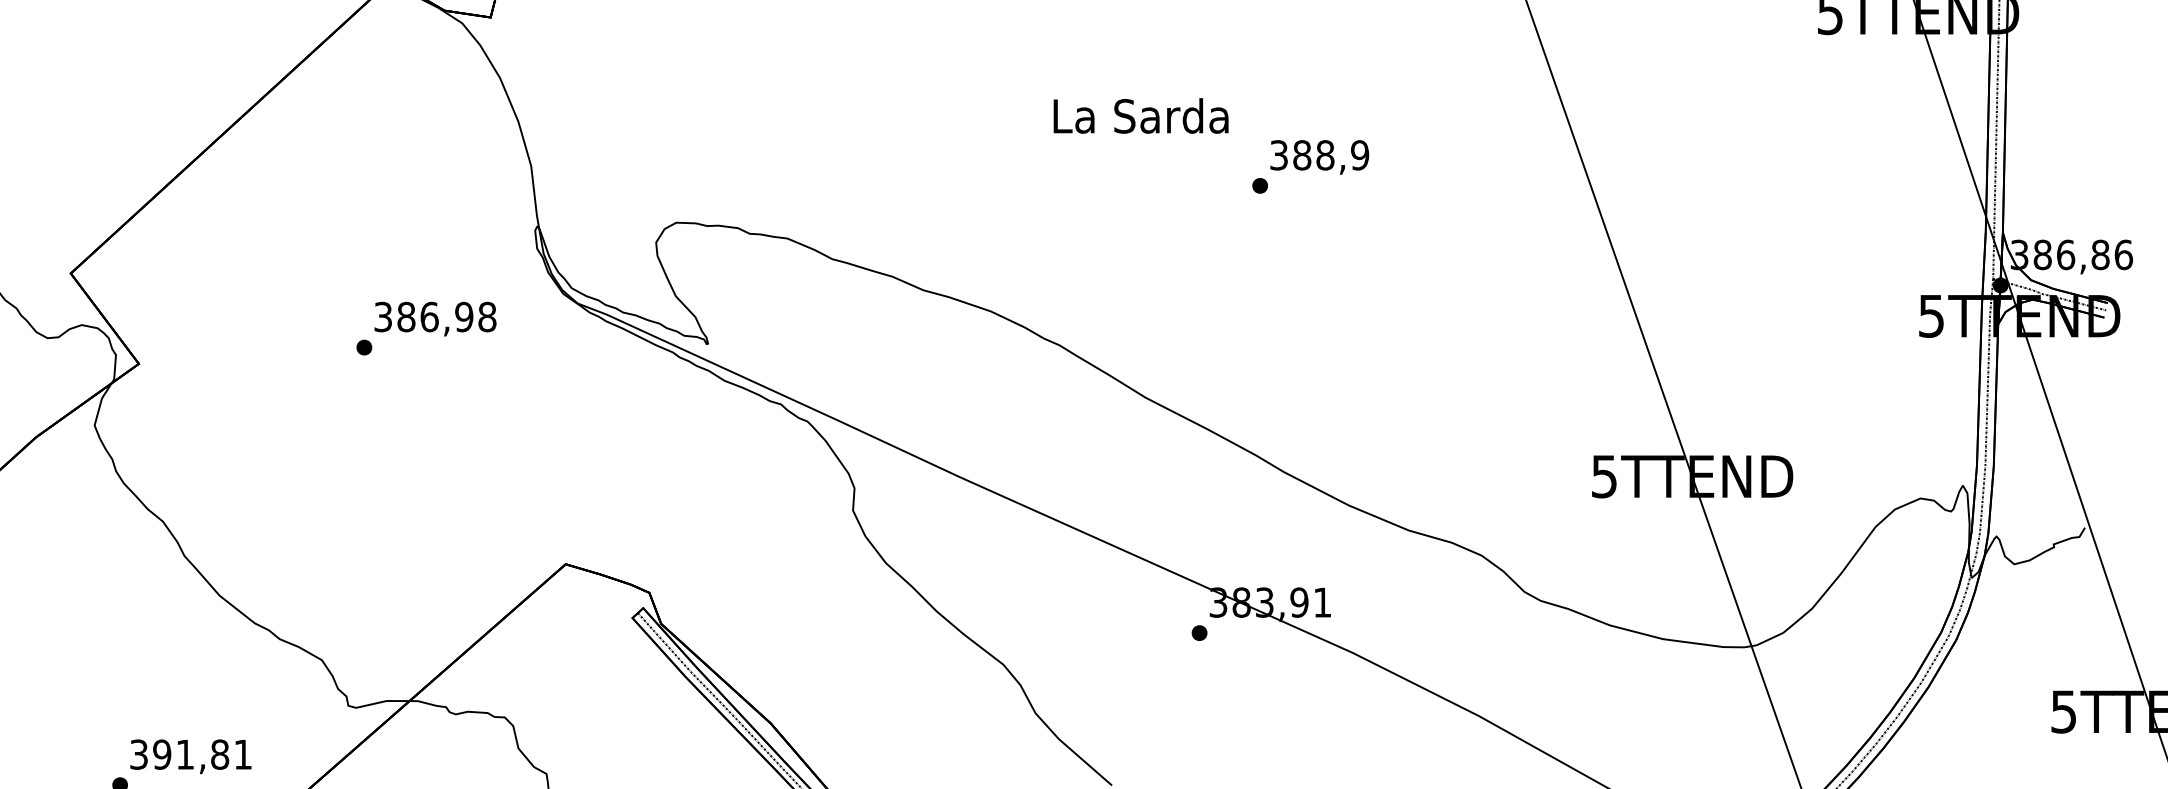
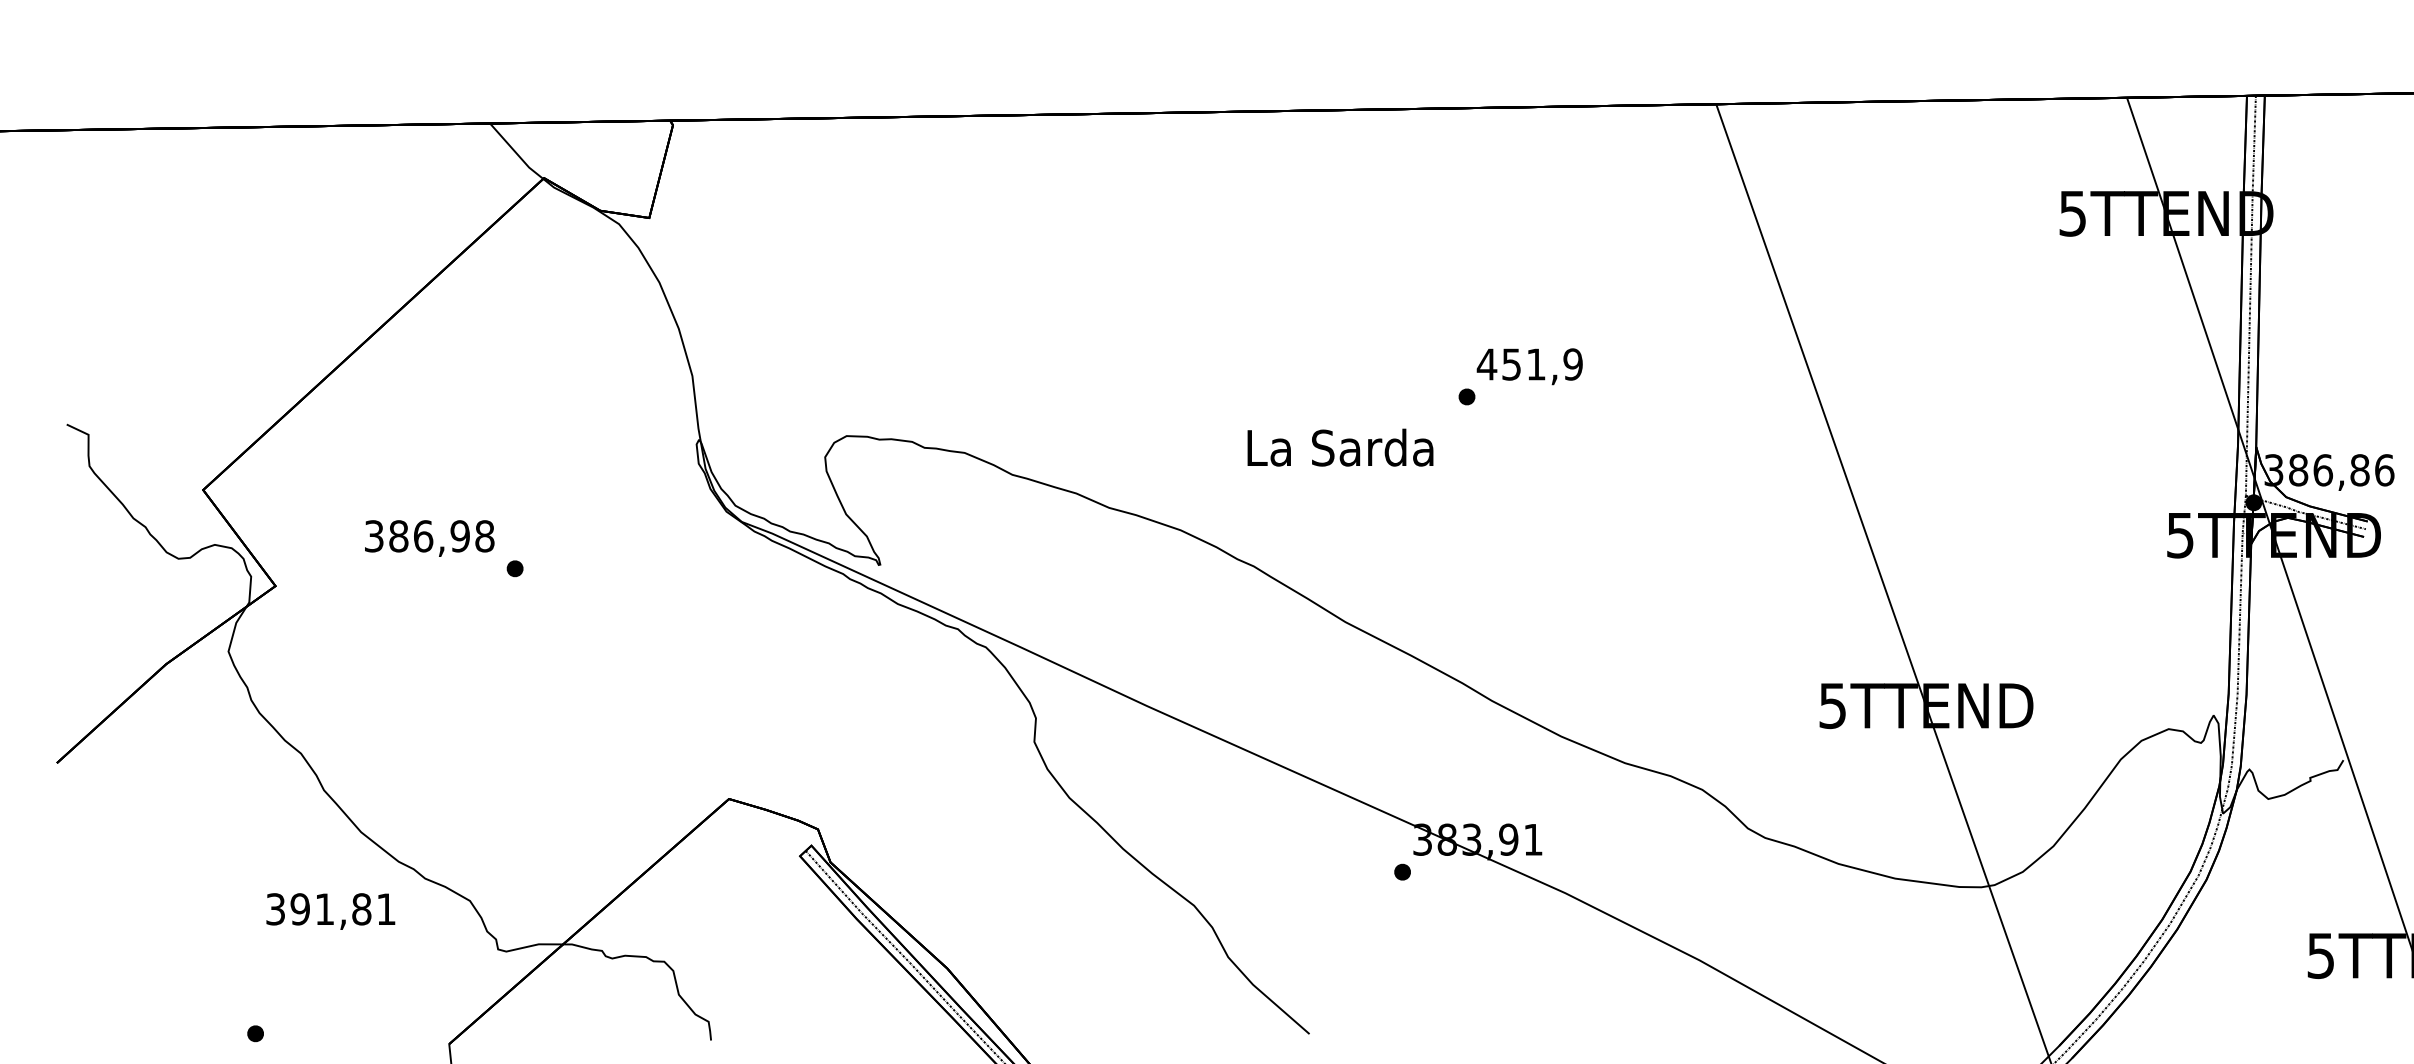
text: (1141, 115) -> (1340, 447), moved
text: (1301, 155) -> (1510, 364), 388,9 -> 451,9
text: (435, 319) -> (429, 538), moved
text: (190, 756) -> (330, 911), moved

